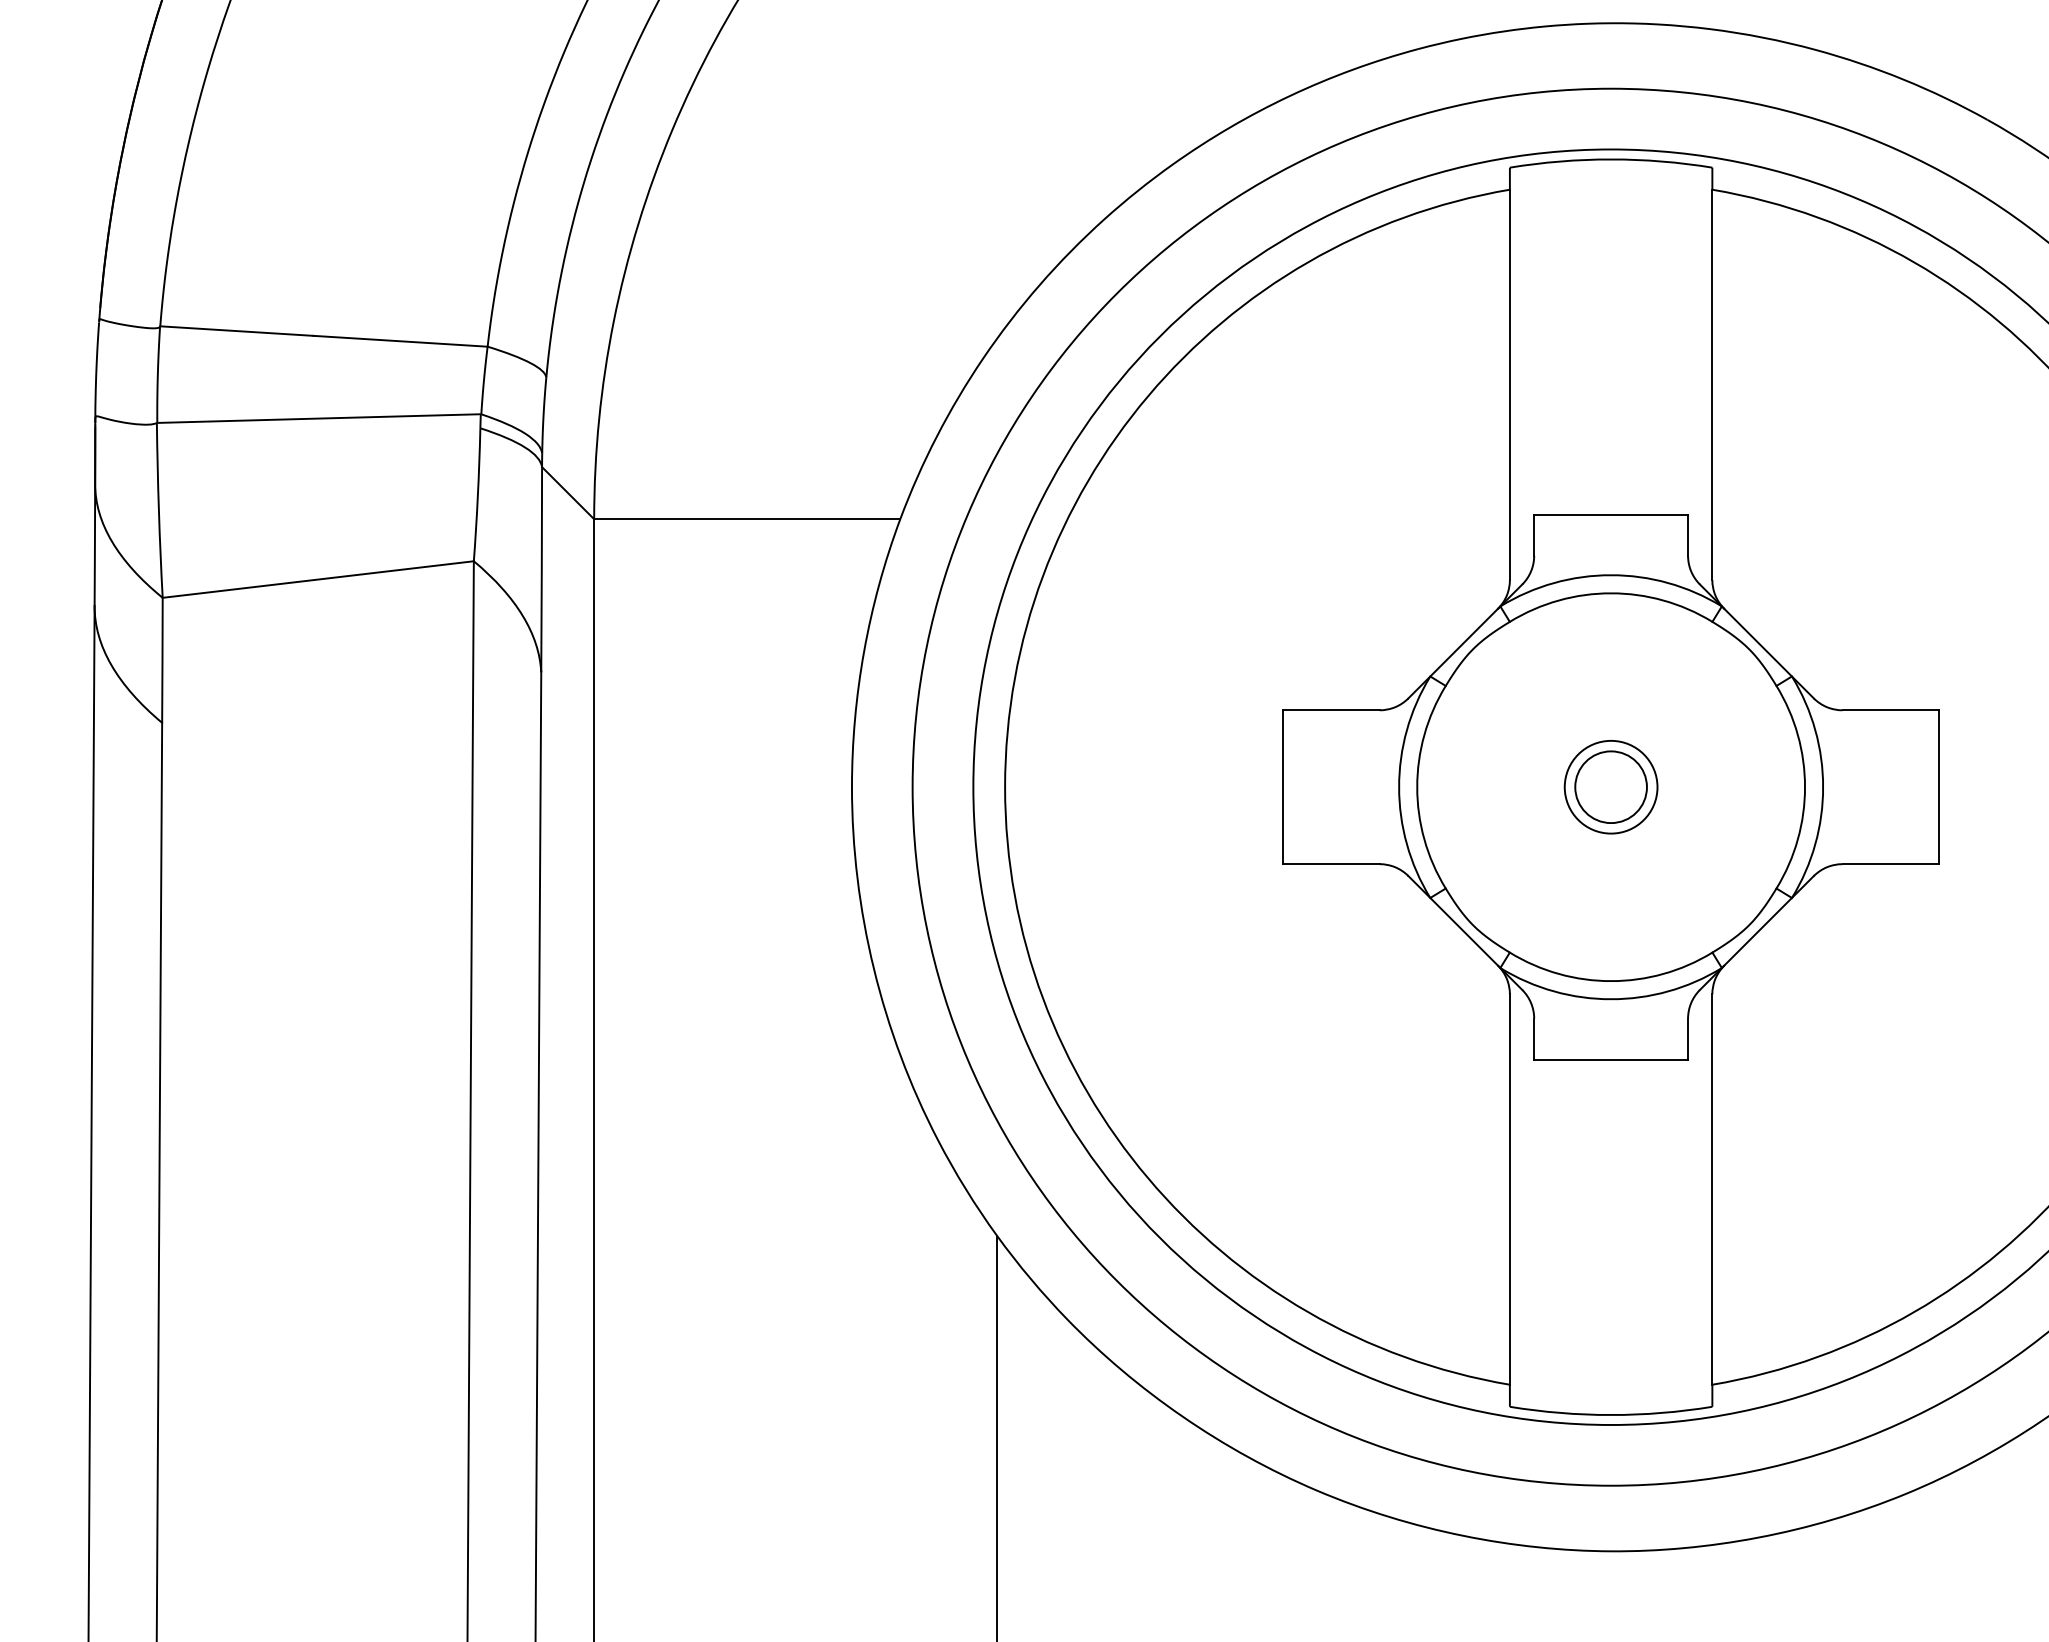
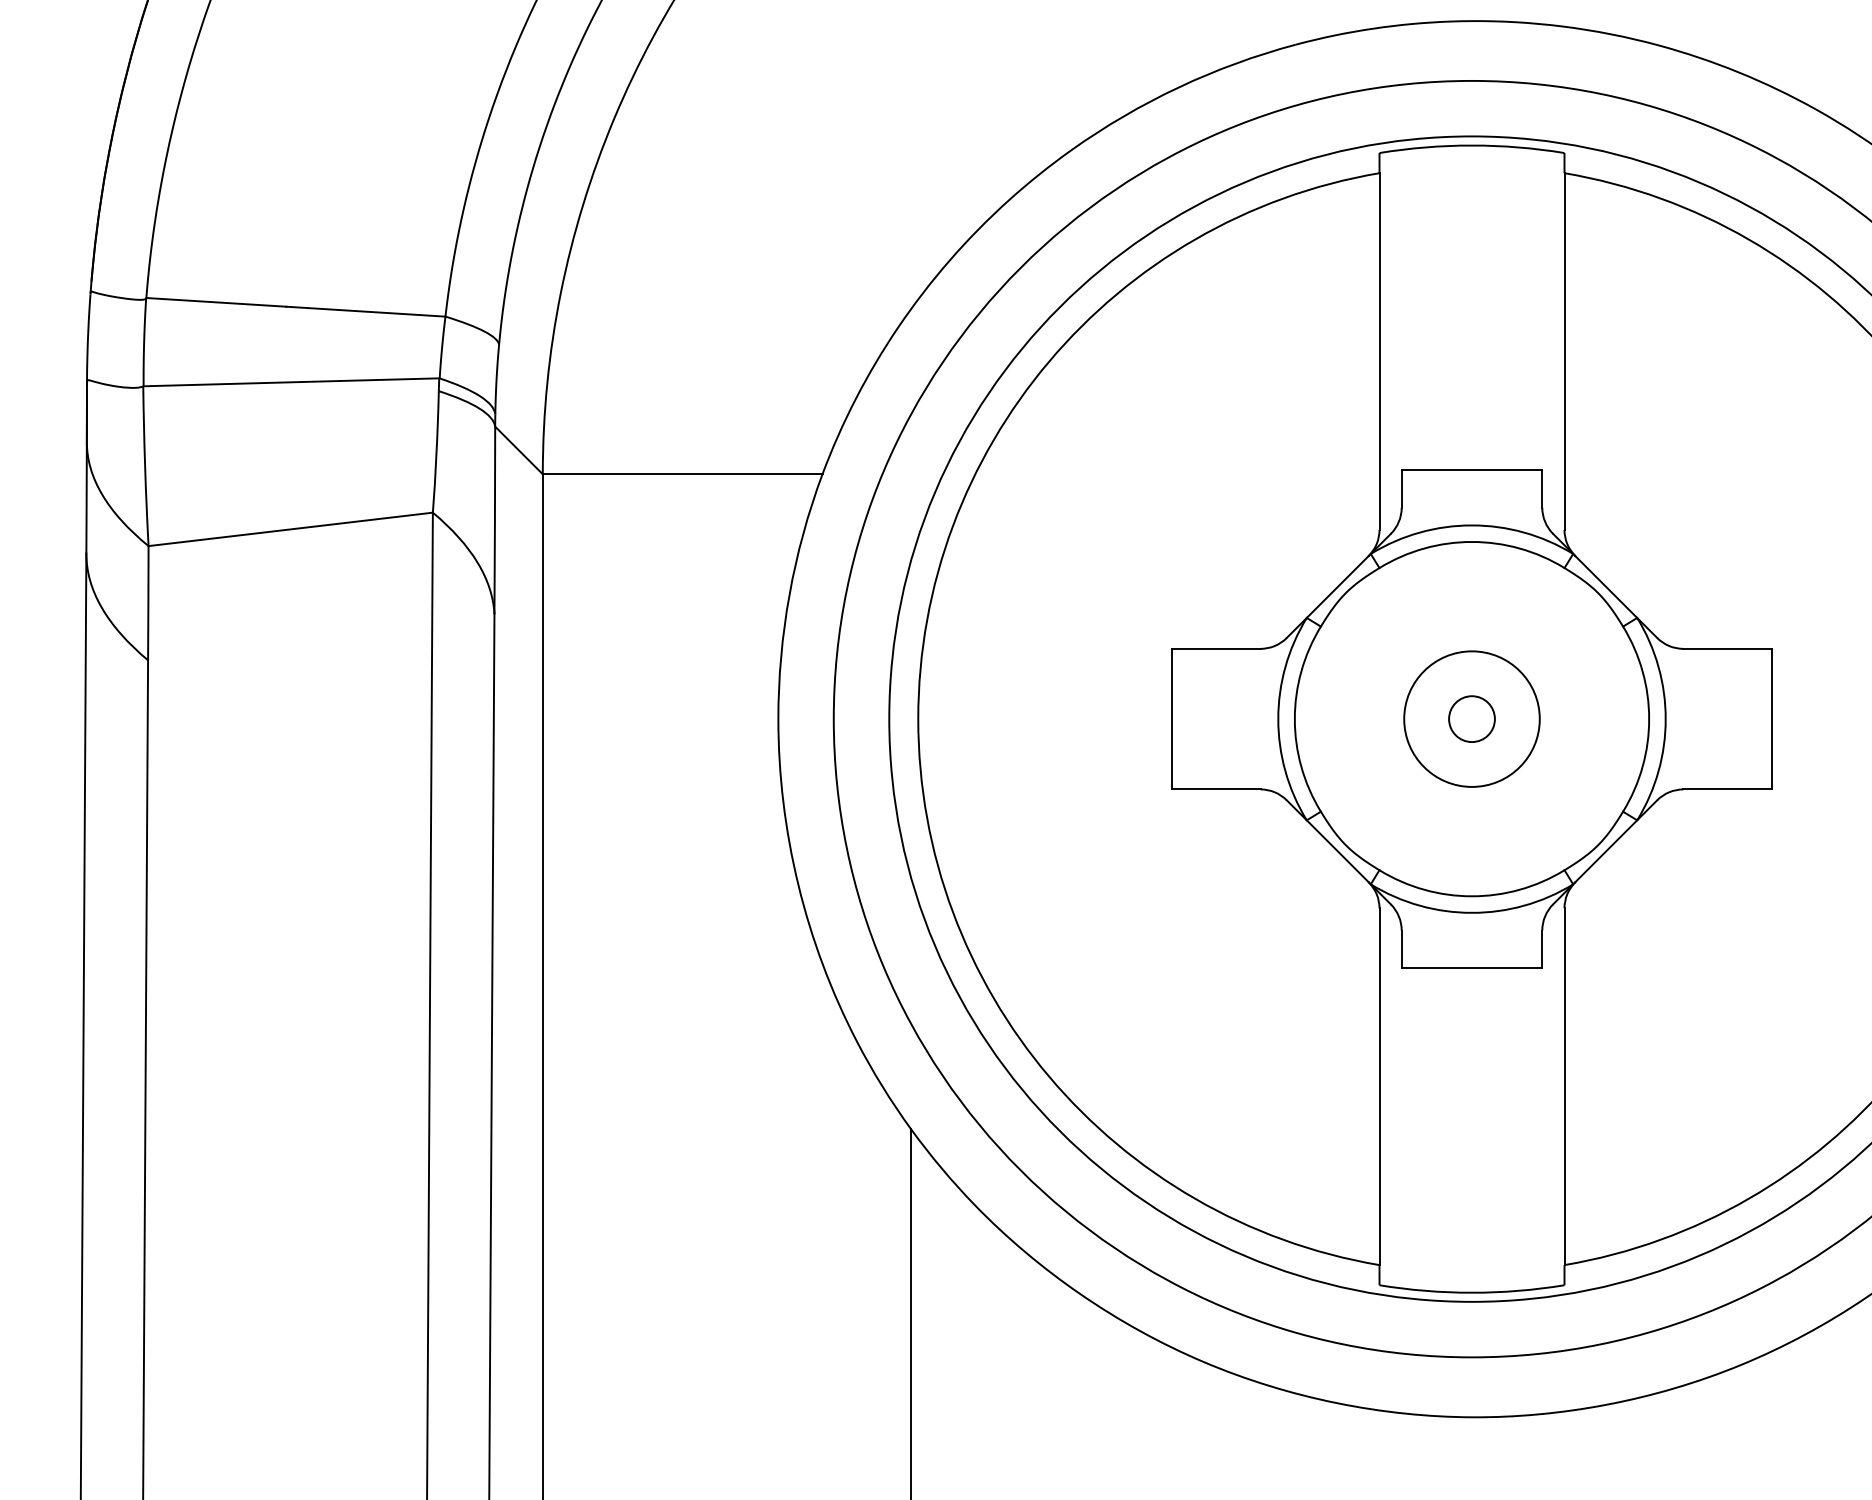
circle: (1610, 786) -> (1471, 718), size x1.6
circle: (1610, 787) -> (1471, 719), size x0.7

